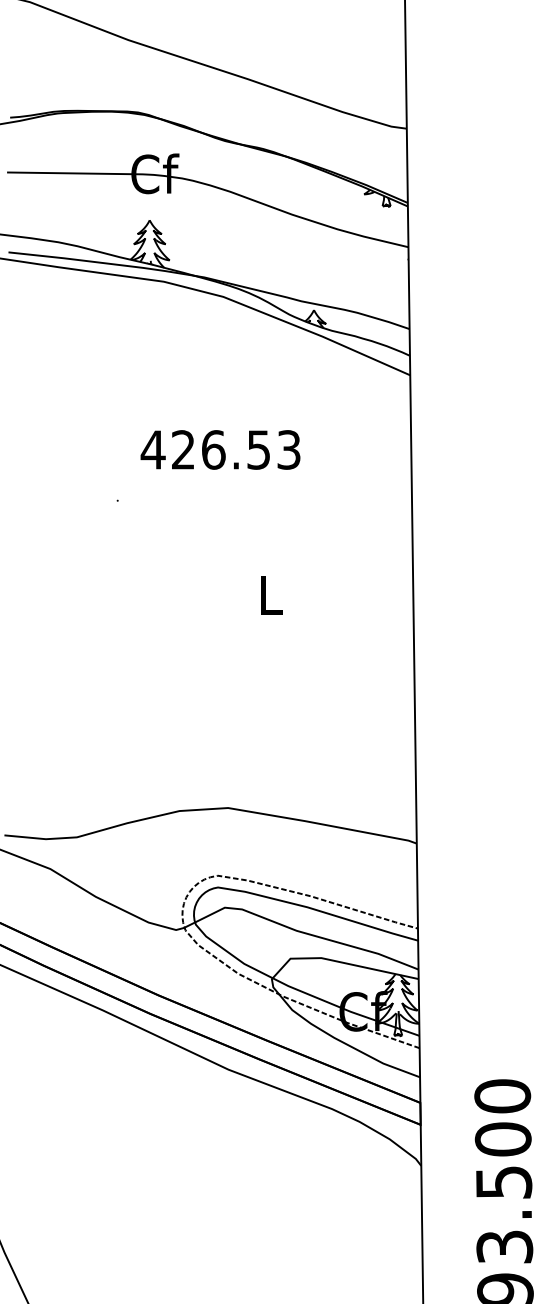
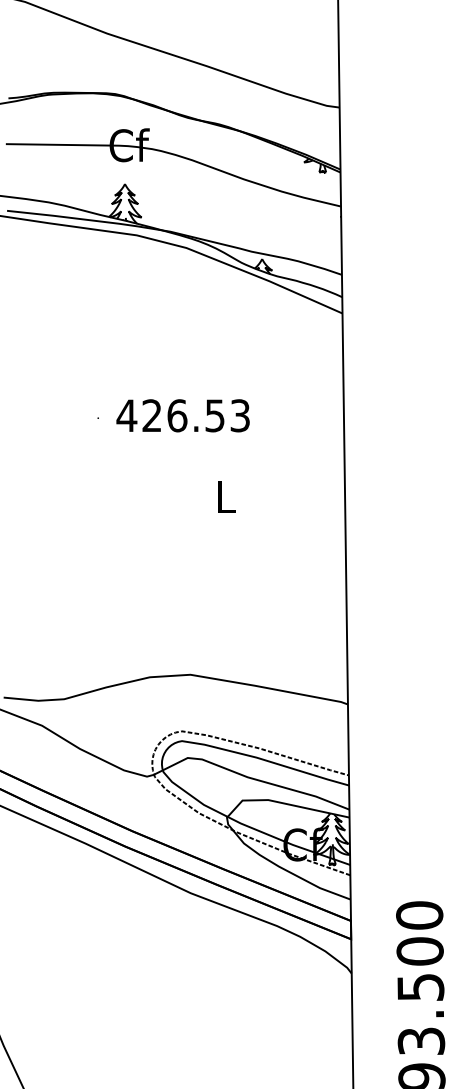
text: (219, 449) -> (182, 415), moved

